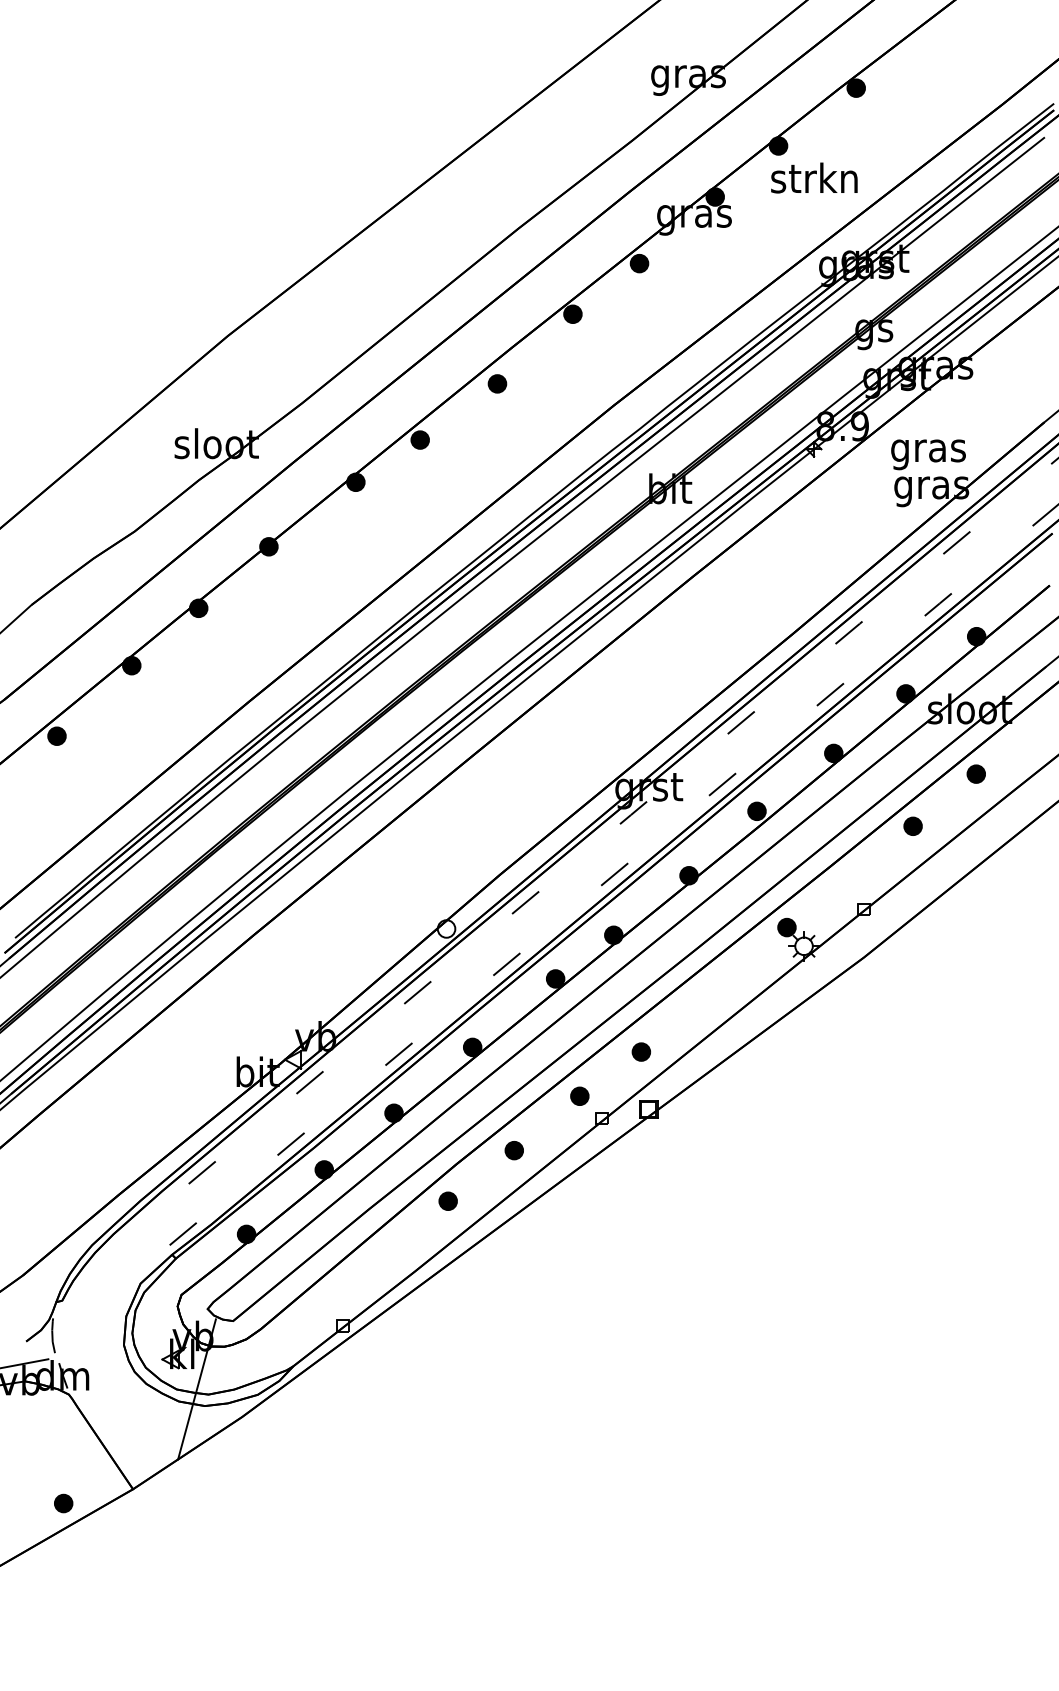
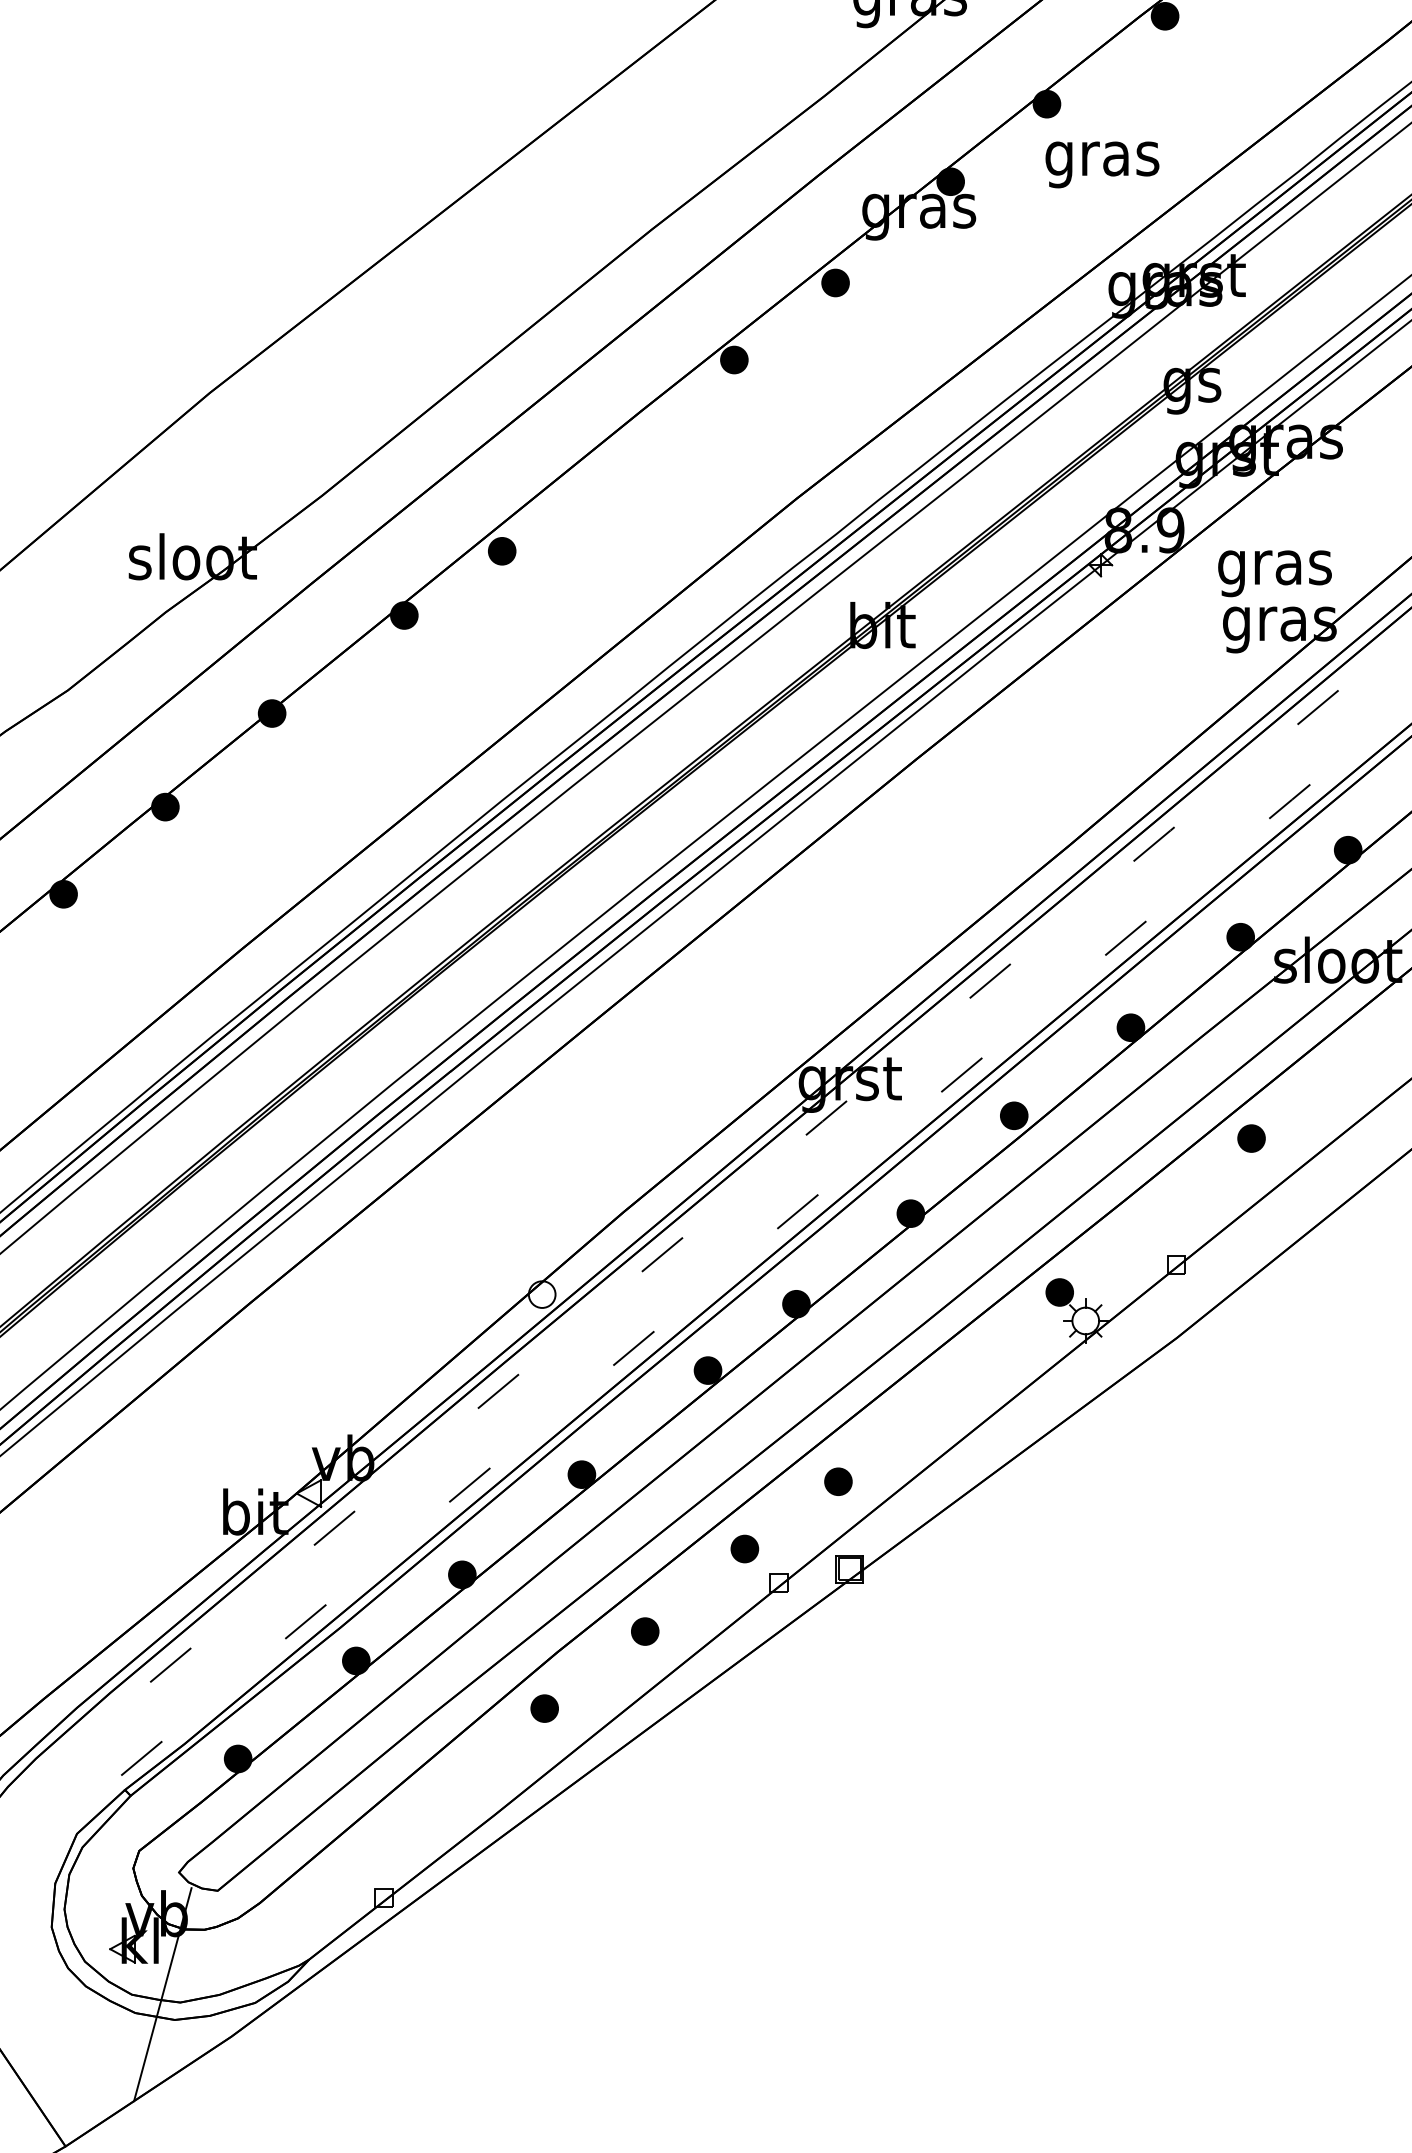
text: (814, 181) -> (1101, 158), strkn -> gras
part: (497, 383) -> (619, 465), removed
part: (975, 773) -> (1346, 1058), removed

